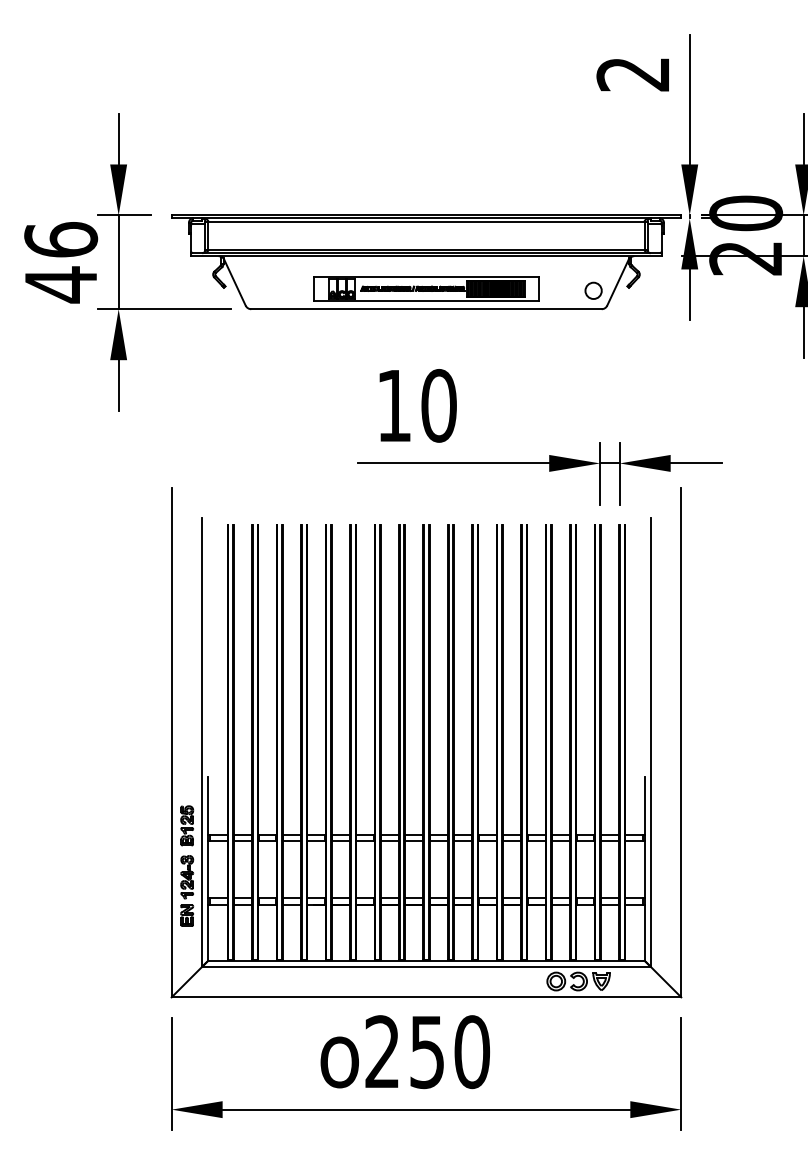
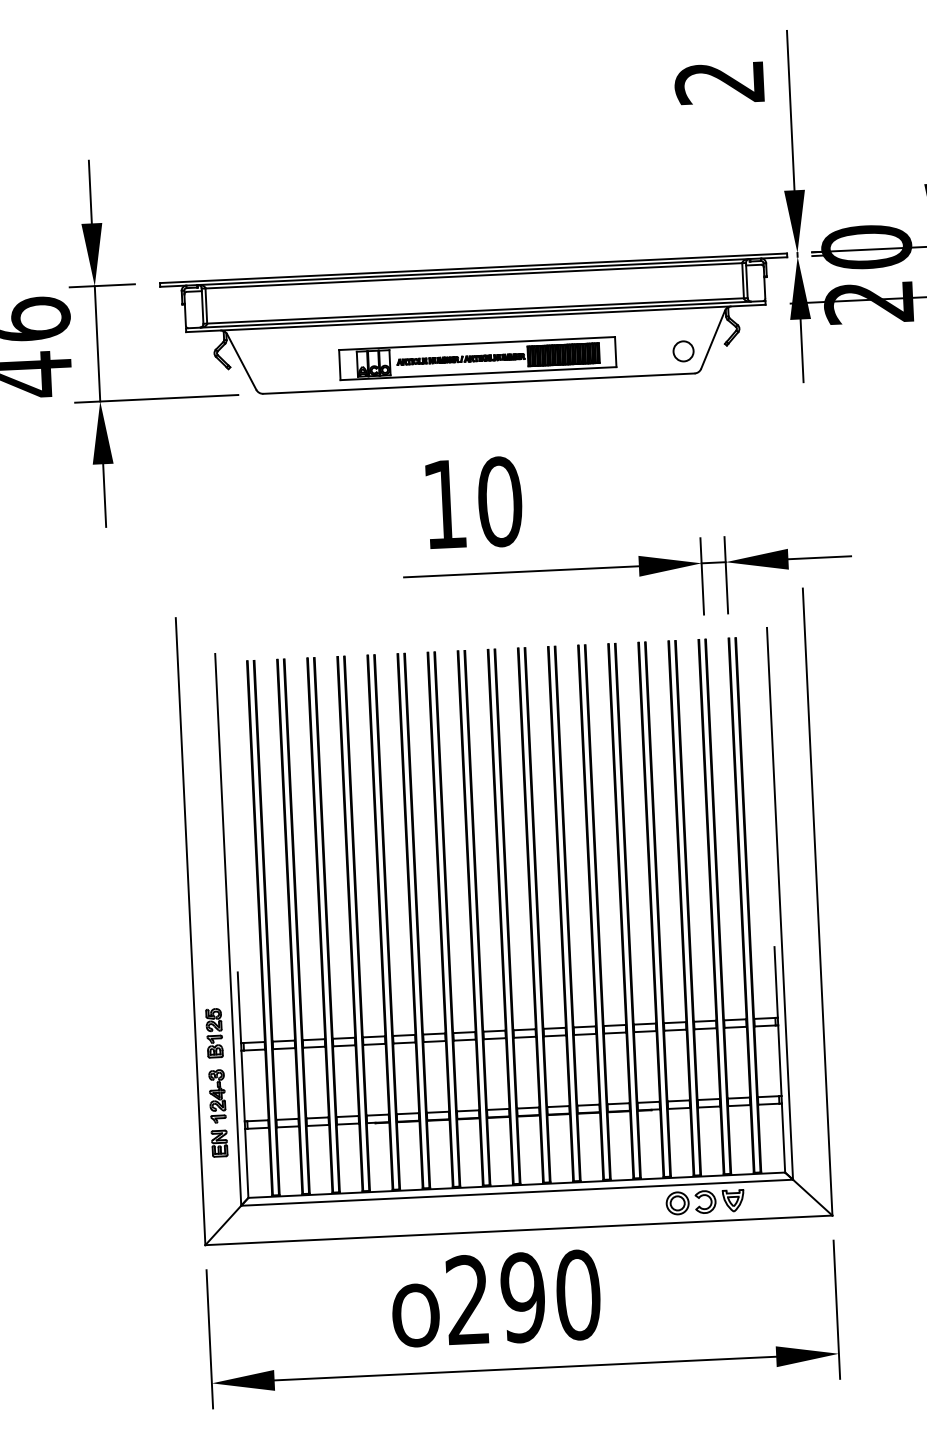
text: (426, 1051) -> (522, 1297), 250 -> 290

